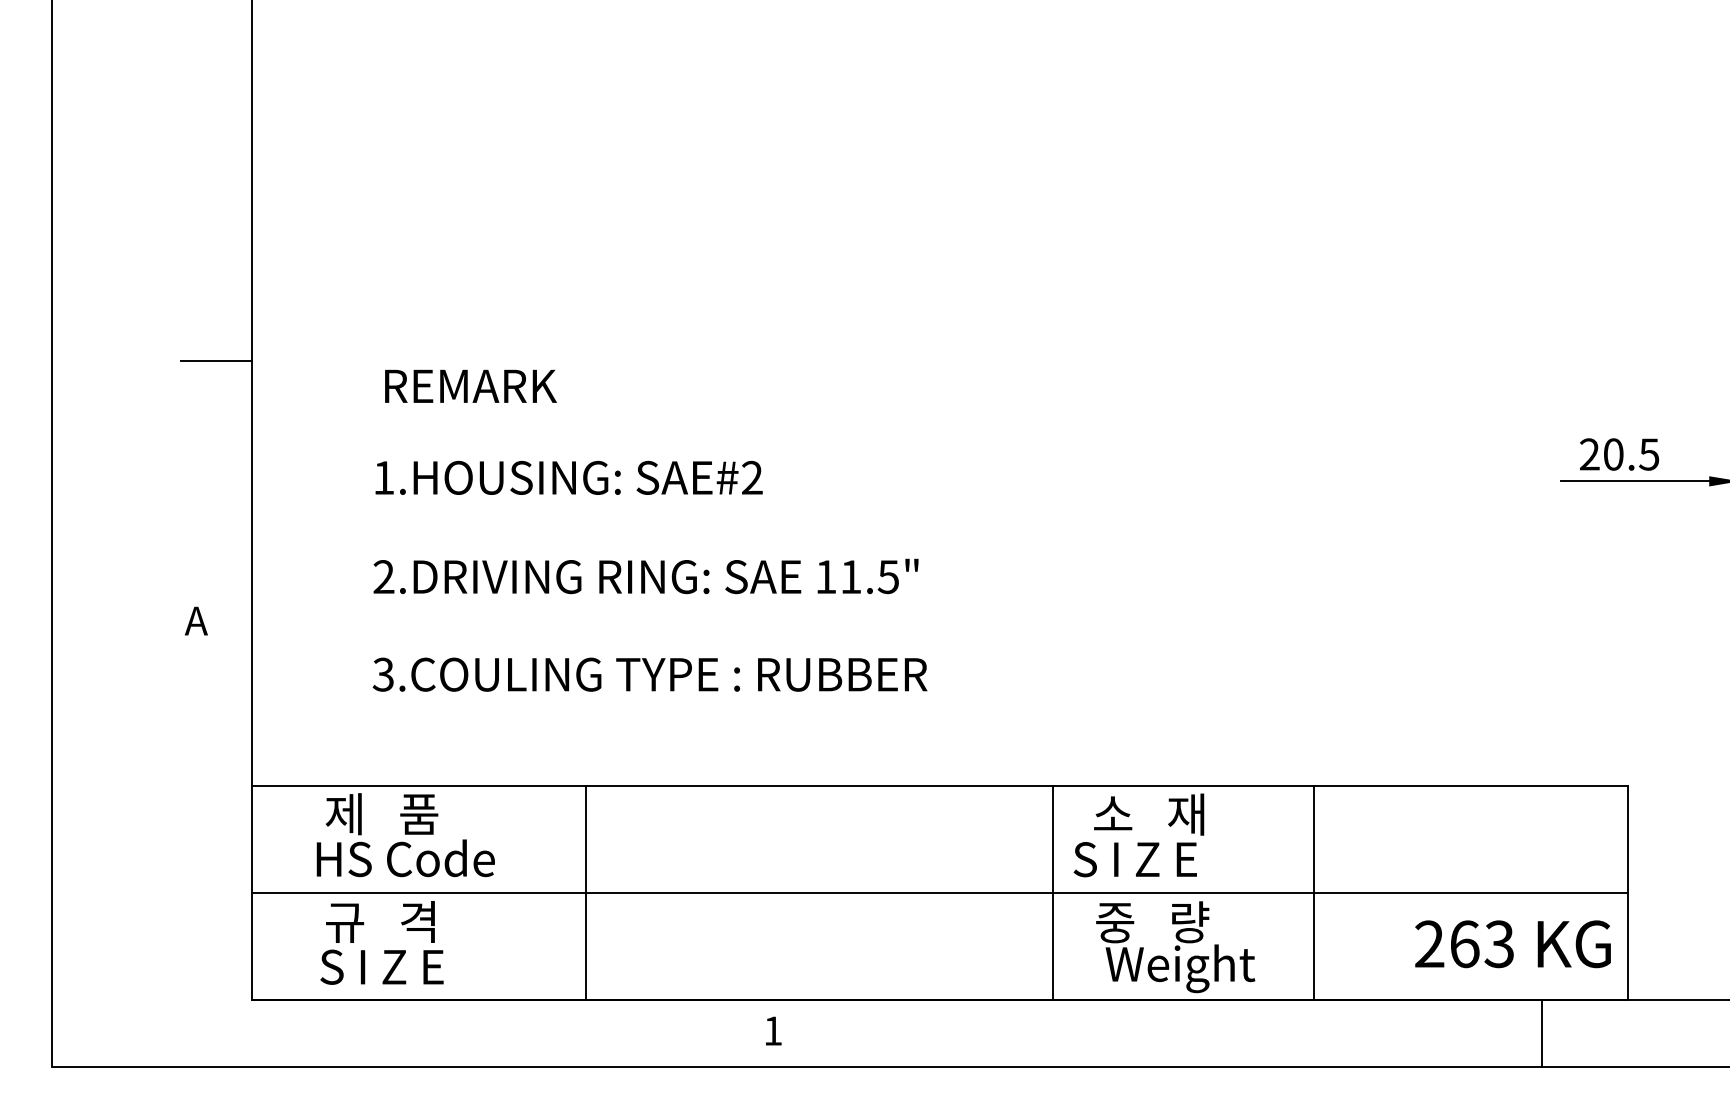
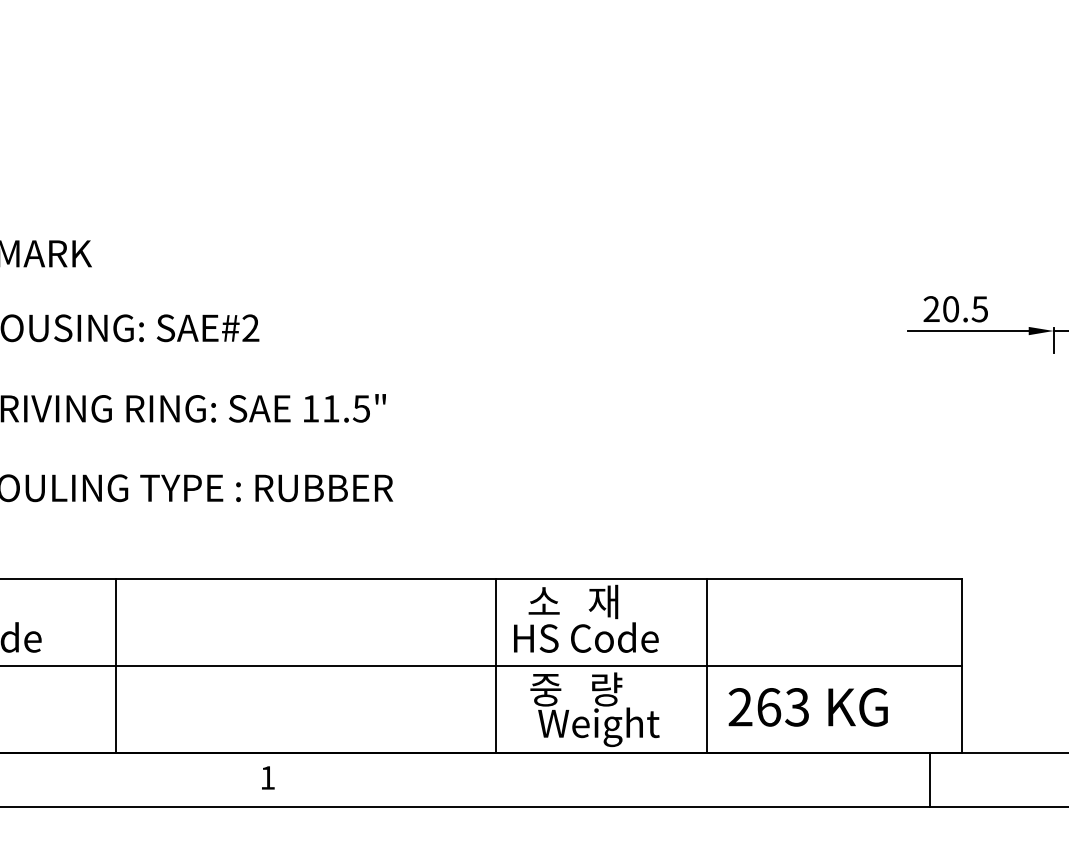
text: (1163, 858) -> (585, 637), S I Z E -> HS Code
text: (1512, 944) -> (807, 707), moved
line: (1541, 1033) -> (929, 779), moved

